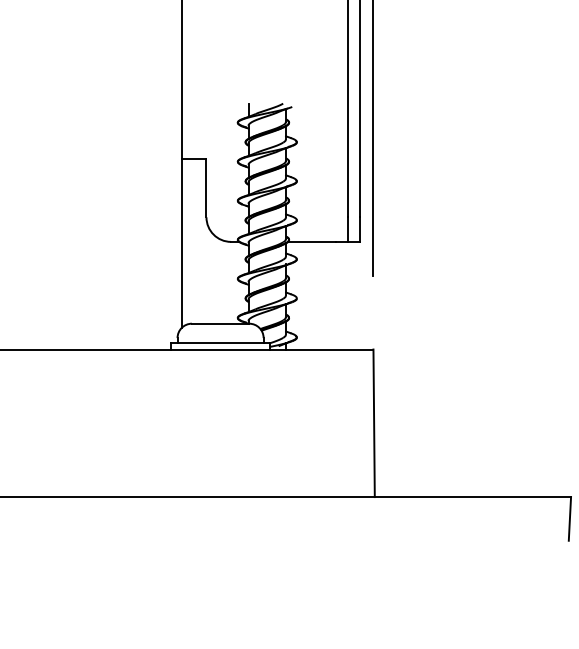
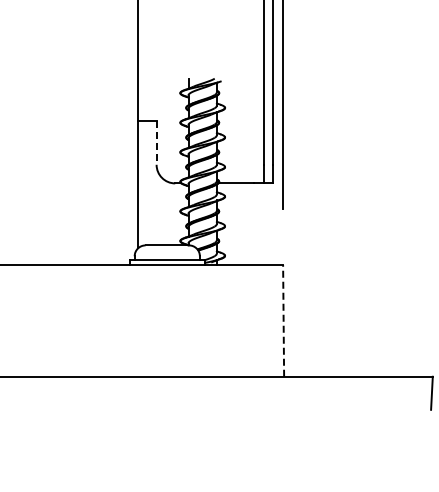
line: (206, 189) -> (156, 143), solid -> dashed
line: (373, 422) -> (283, 320), solid -> dashed

